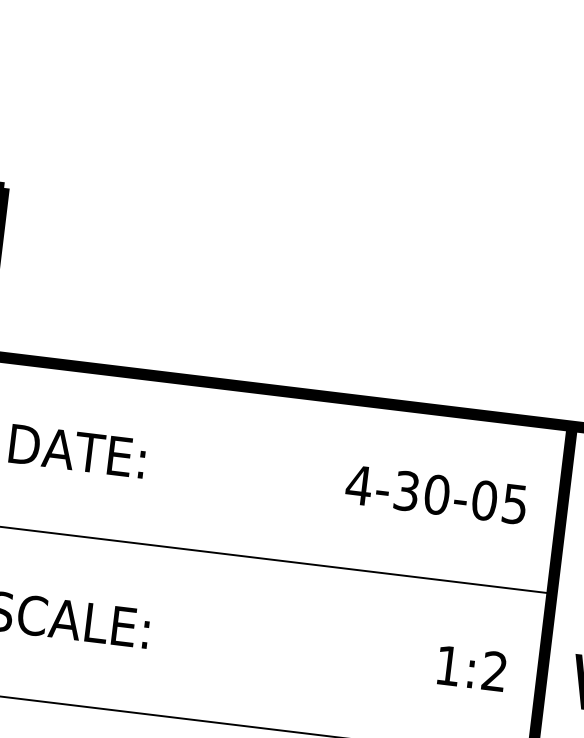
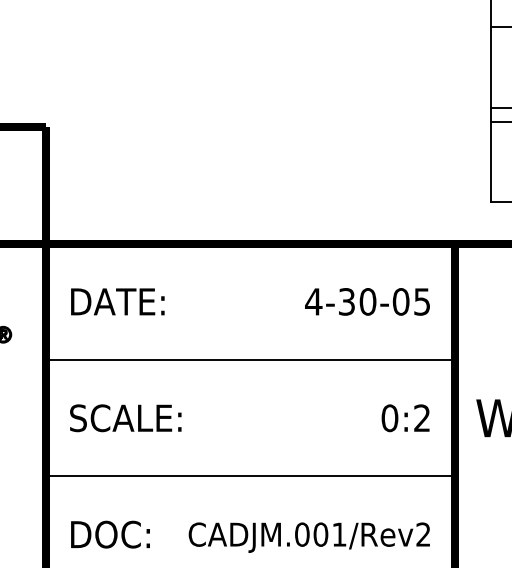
text: (447, 666) -> (389, 418), 1:2 -> 0:2

